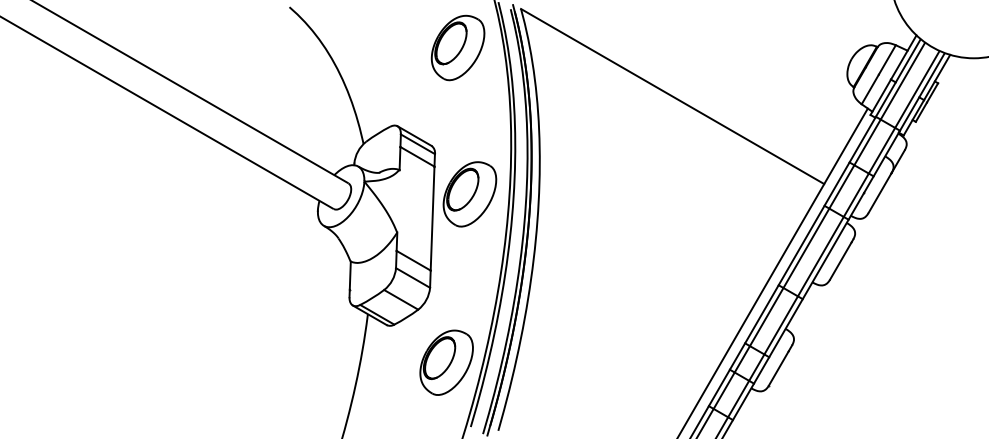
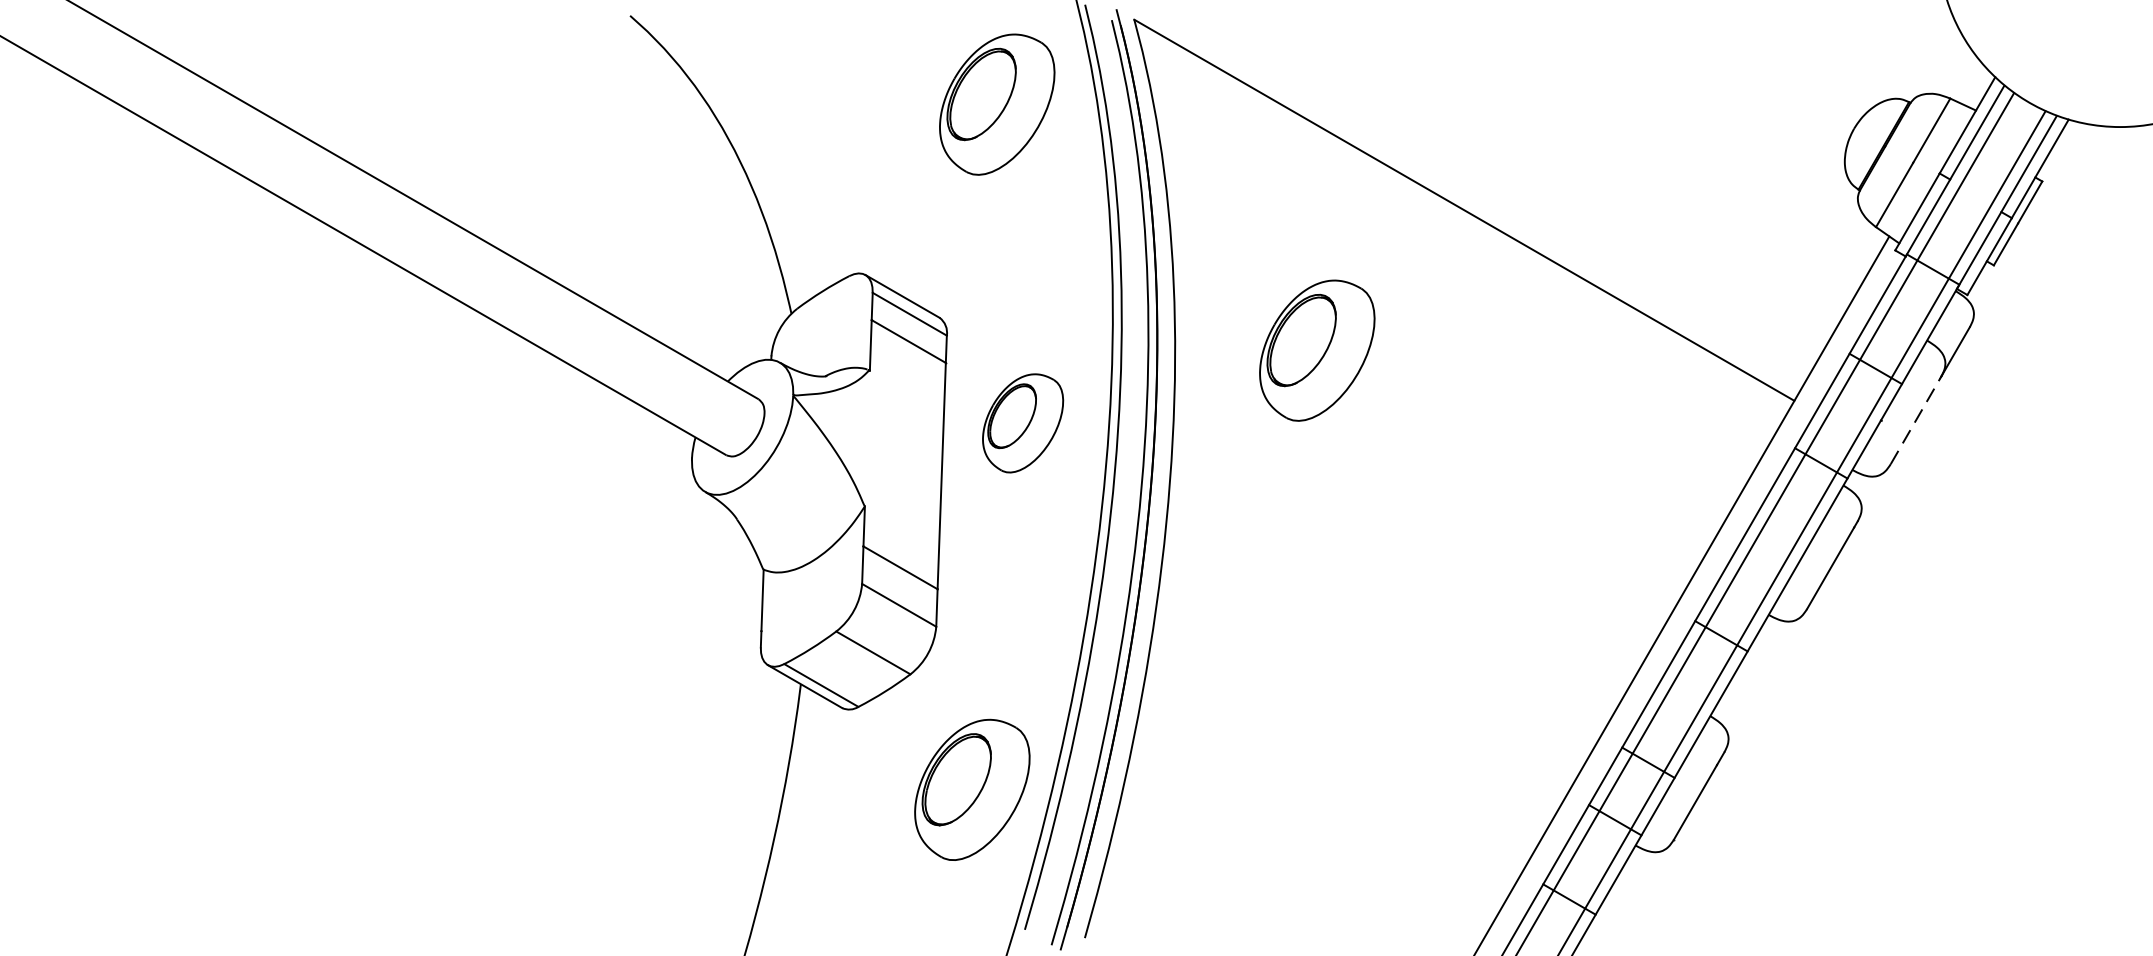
part: (604, 160) -> (1315, 349), added
line: (879, 193) -> (1914, 421), solid -> dashed
part: (469, 194) -> (1022, 423), size x0.7

